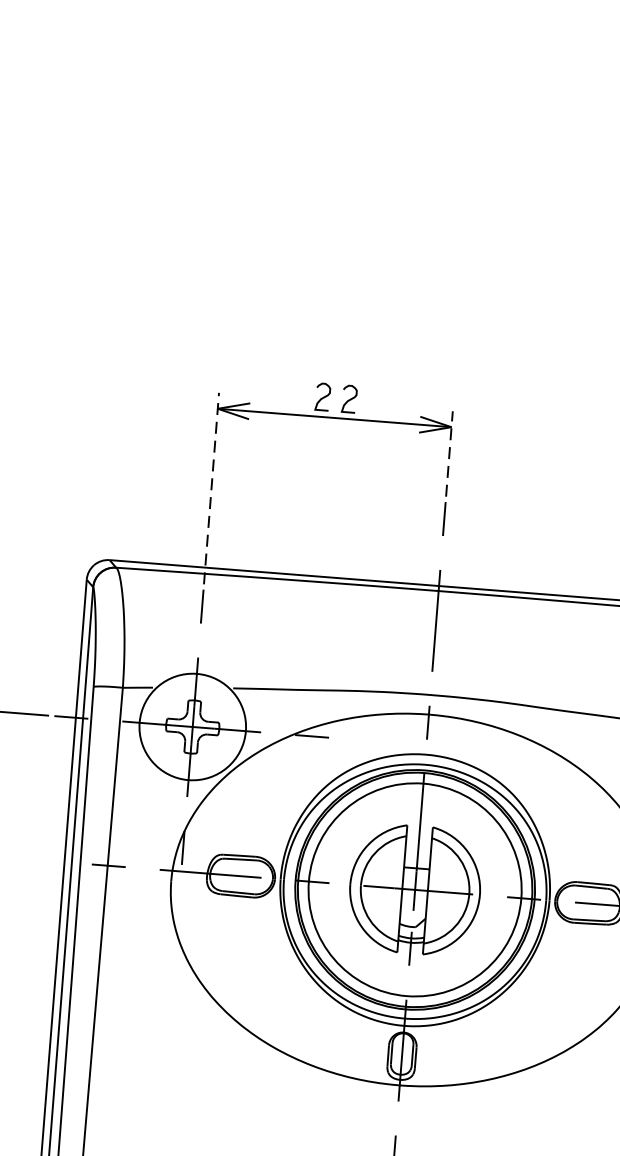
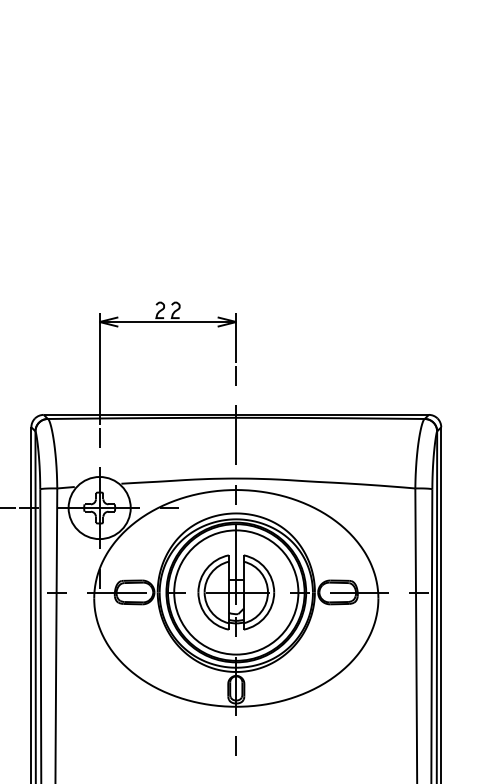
line: (449, 453) -> (236, 337), dashed -> solid
line: (211, 488) -> (99, 368), dashed -> solid

